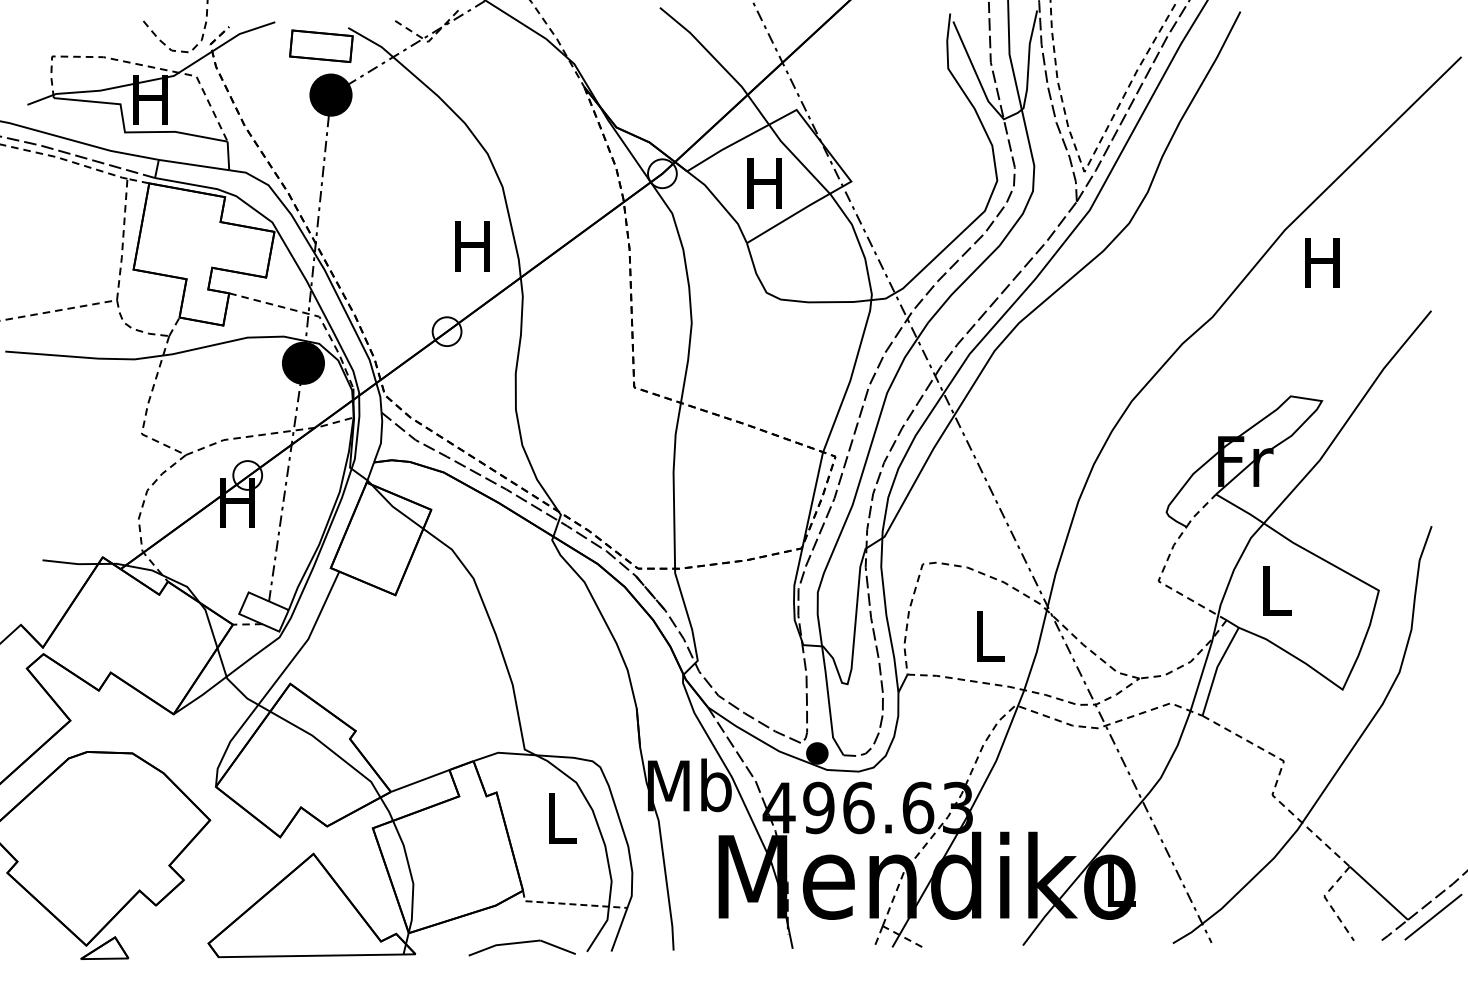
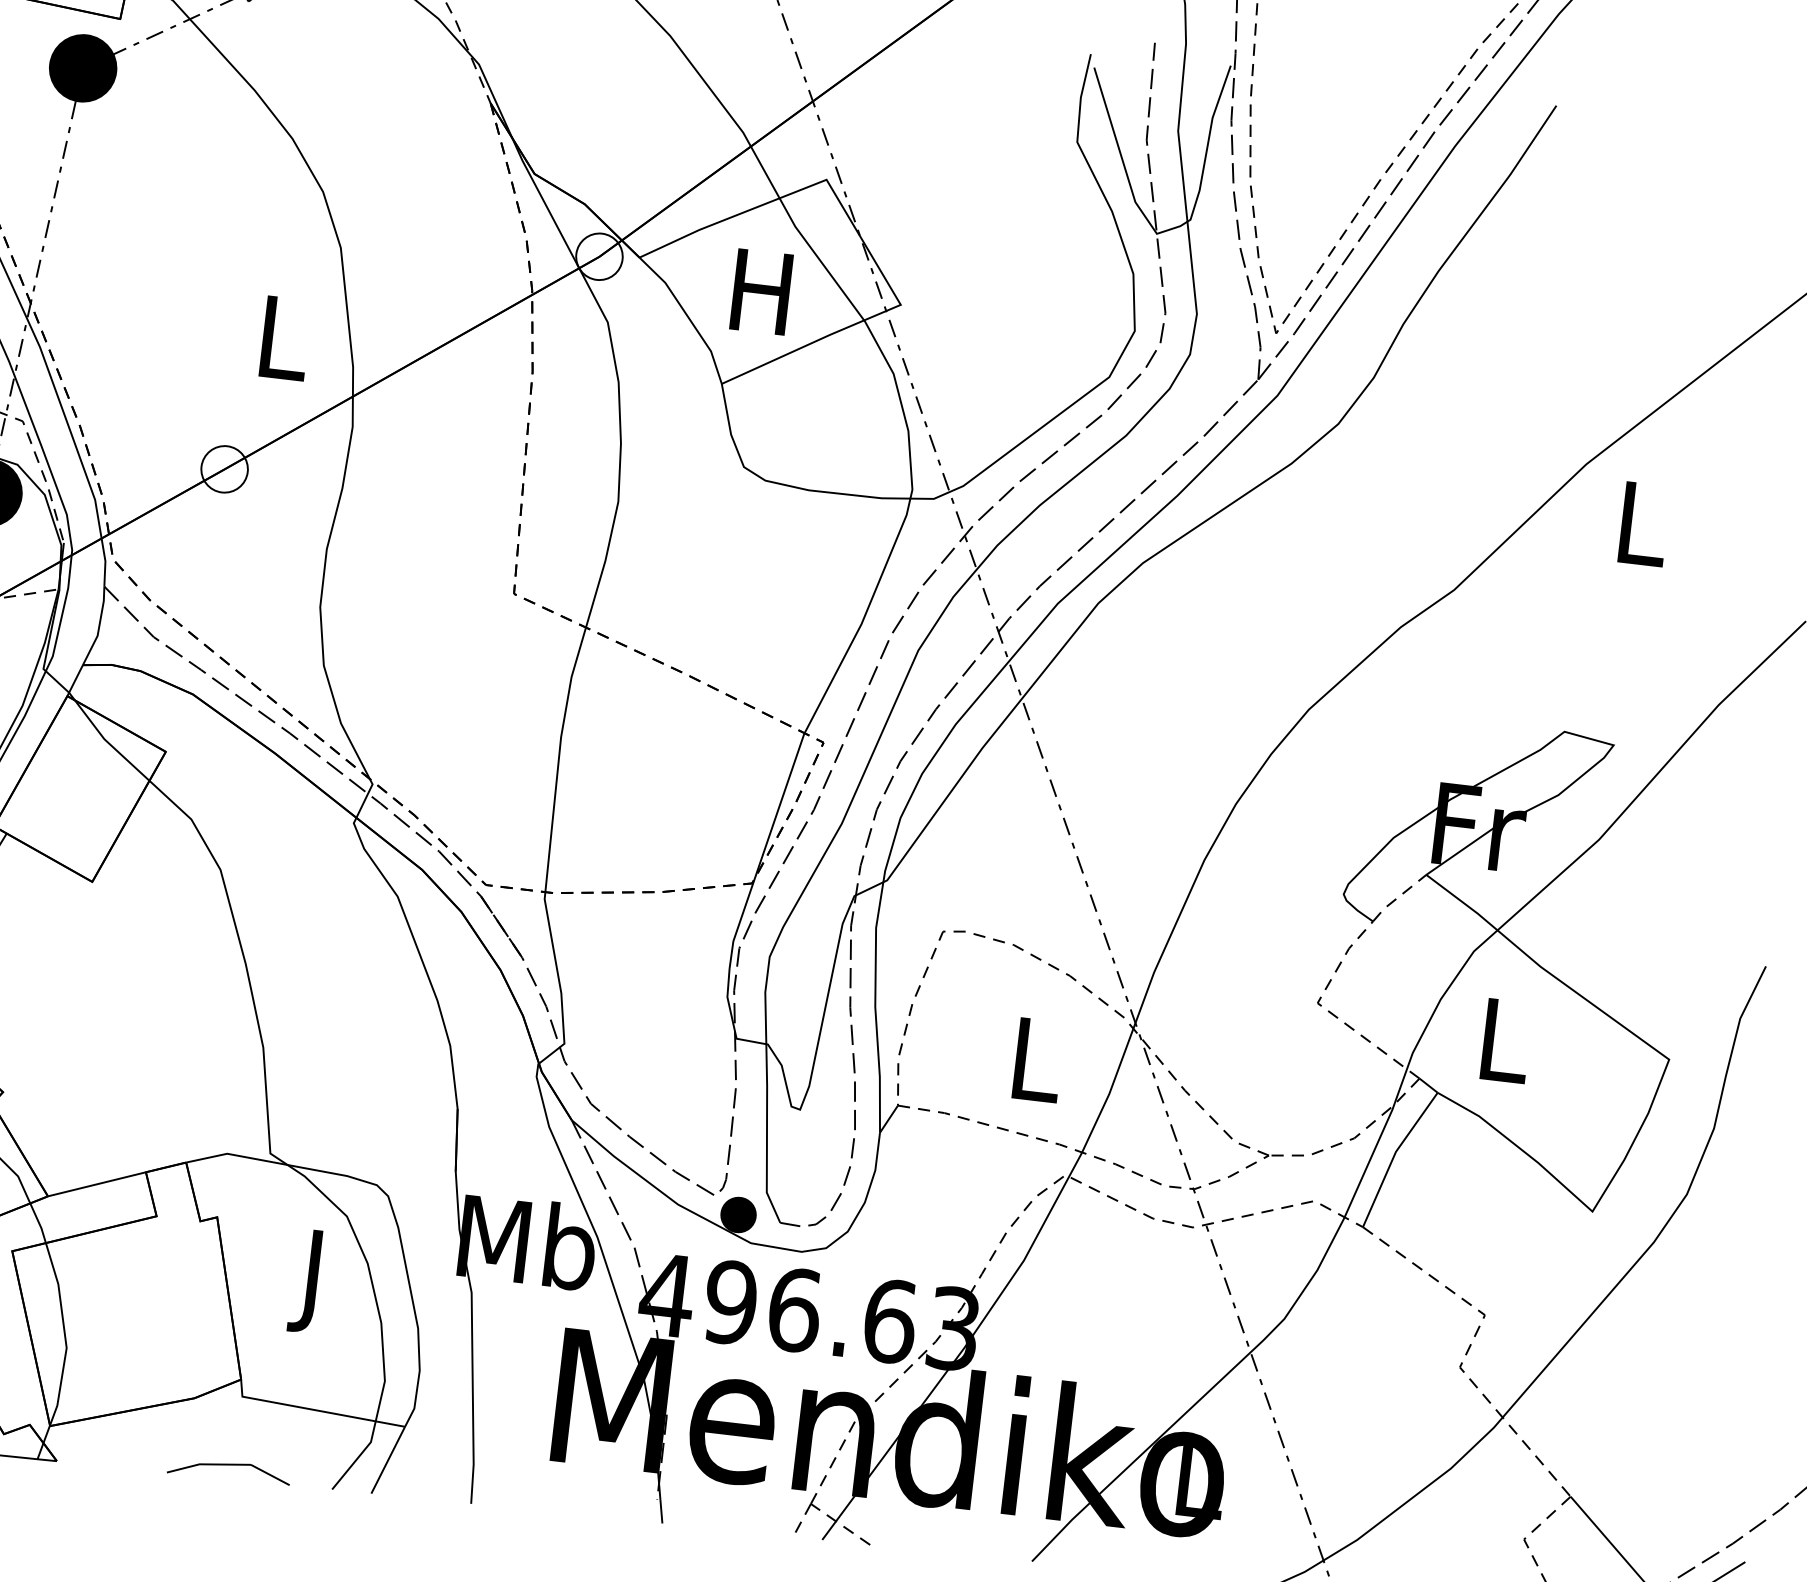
text: (472, 246) -> (281, 337), H -> L
text: (1322, 262) -> (1640, 523), H -> L
text: (561, 825) -> (315, 1282), L -> J
line: (570, 904) -> (314, 1410), dashed -> solid
part: (522, 947) -> (229, 1470), size x0.71

